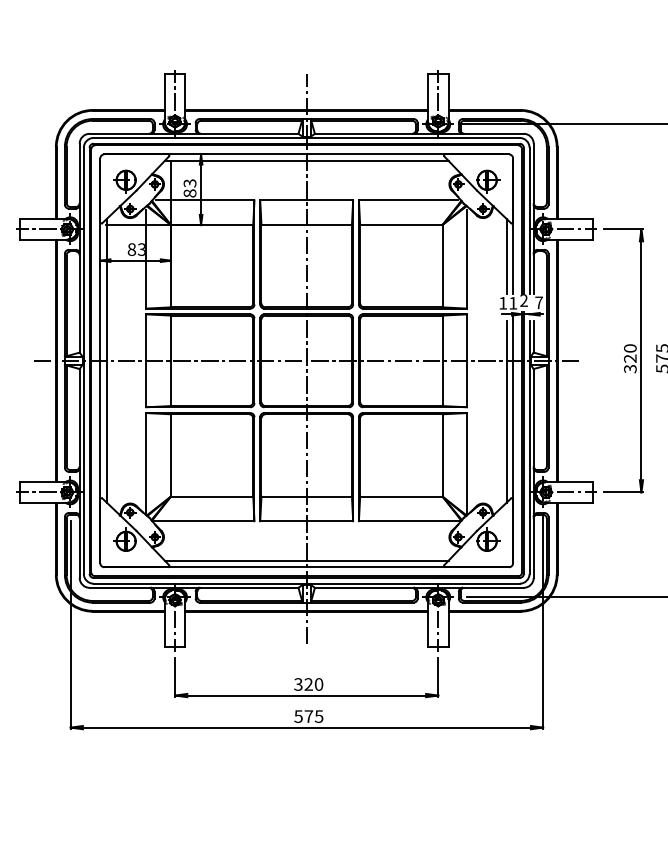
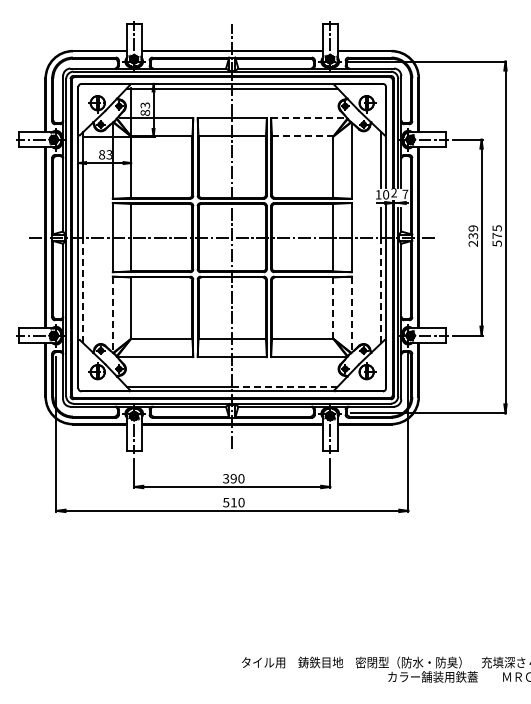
line: (409, 200) -> (308, 118), solid -> dashed
line: (401, 225) -> (302, 136), solid -> dashed
text: (513, 302) -> (386, 194), 11 -> 10
text: (630, 357) -> (473, 235), 320 -> 239
line: (107, 431) -> (83, 290), solid -> dashed
line: (507, 431) -> (381, 290), solid -> dashed
line: (442, 455) -> (333, 308), solid -> dashed
line: (145, 465) -> (112, 315), solid -> dashed
line: (466, 465) -> (351, 315), solid -> dashed
line: (378, 560) -> (285, 386), solid -> dashed
text: (308, 684) -> (233, 478), 320 -> 390
text: (313, 716) -> (237, 502), 575 -> 510

